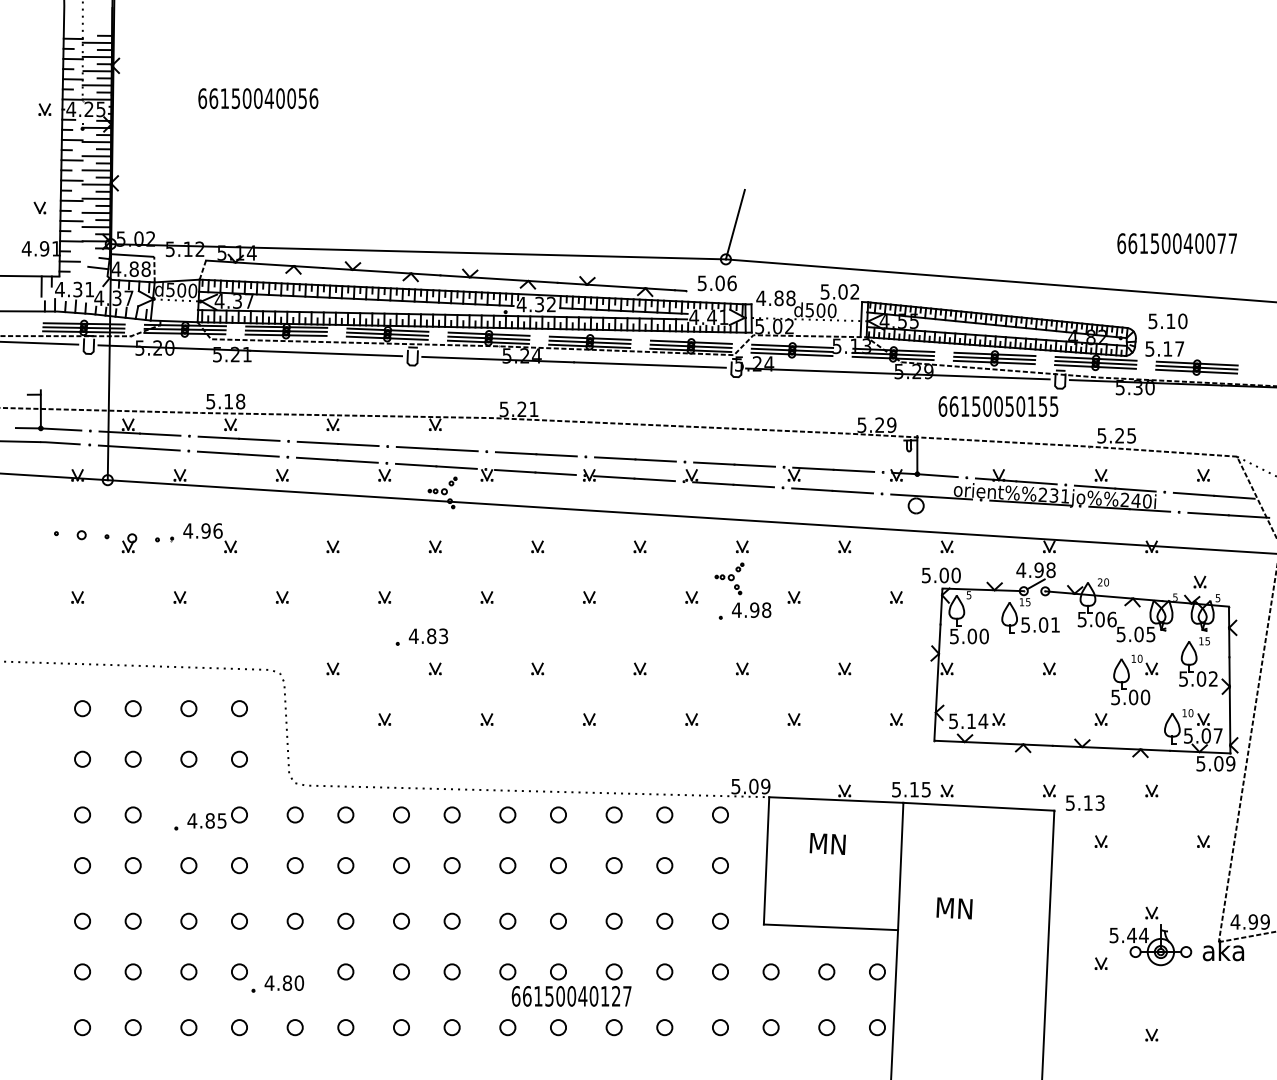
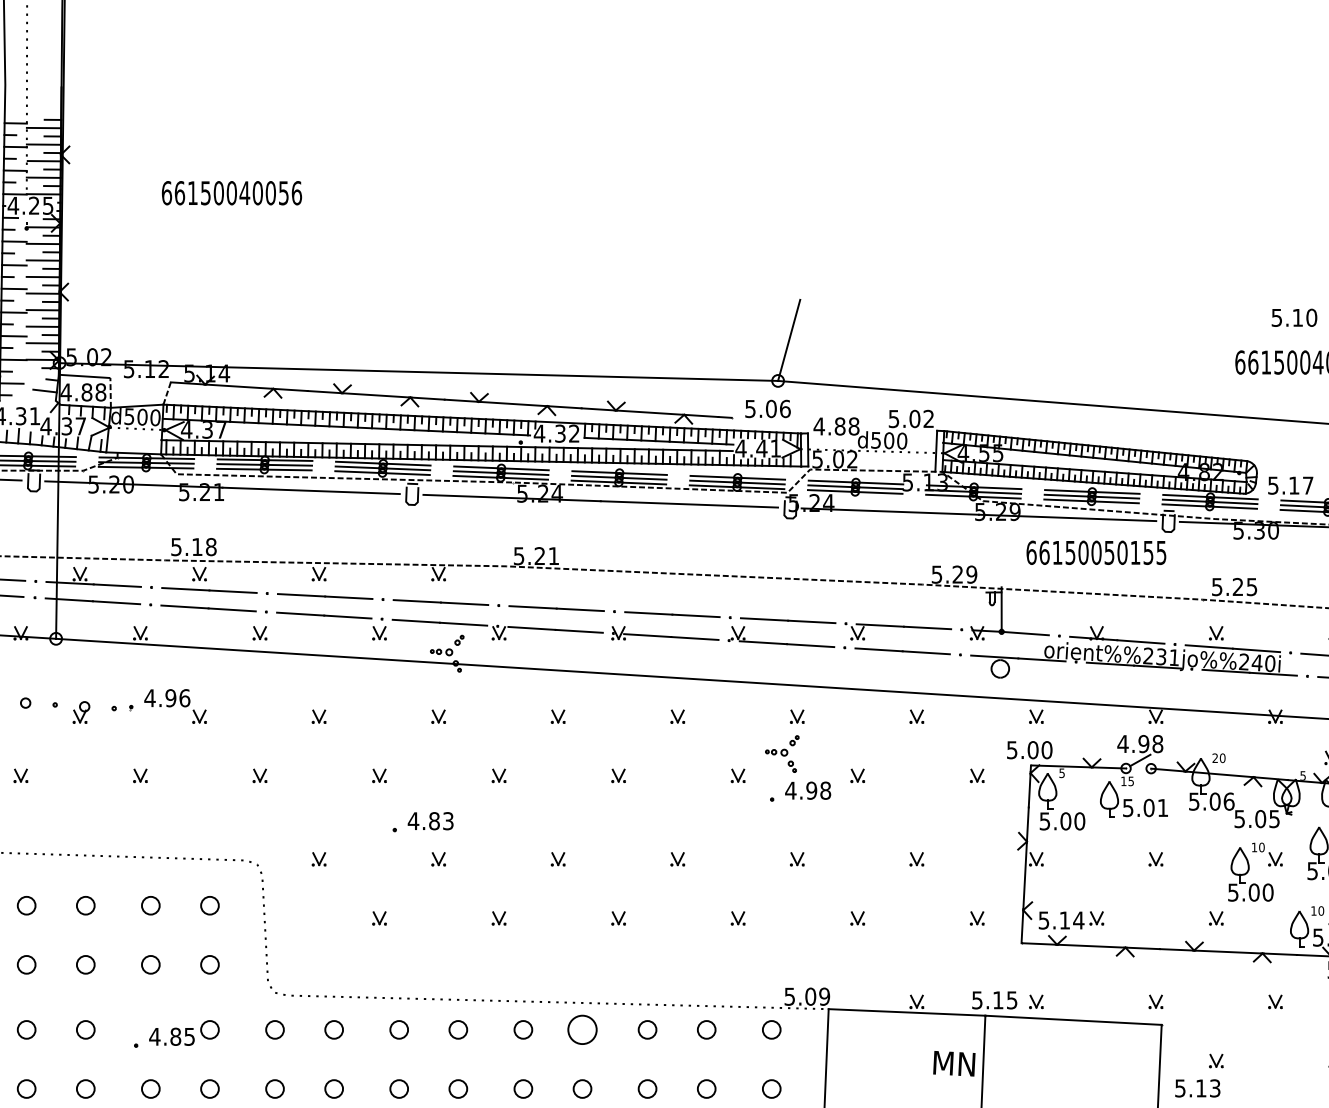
text: (1167, 321) -> (1293, 318), moved
text: (1085, 802) -> (1198, 1087), moved
circle: (558, 814) -> (582, 1029), size x1.6
text: (827, 843) -> (953, 1063), moved

